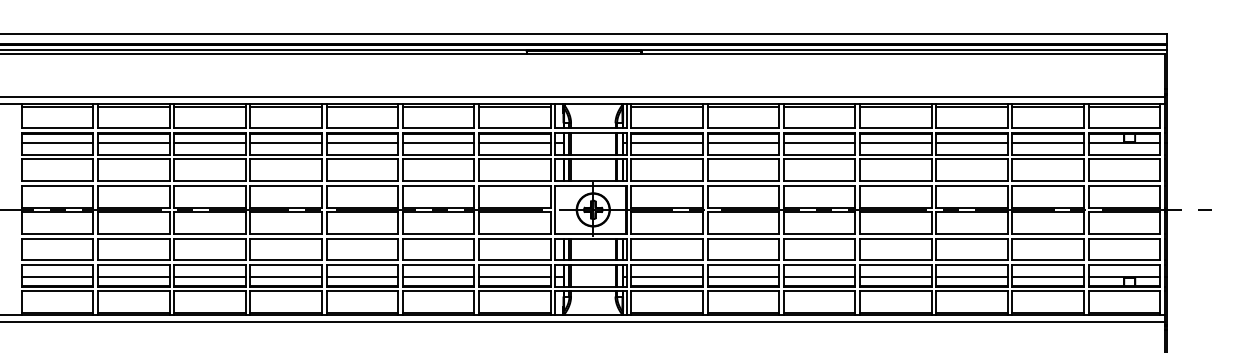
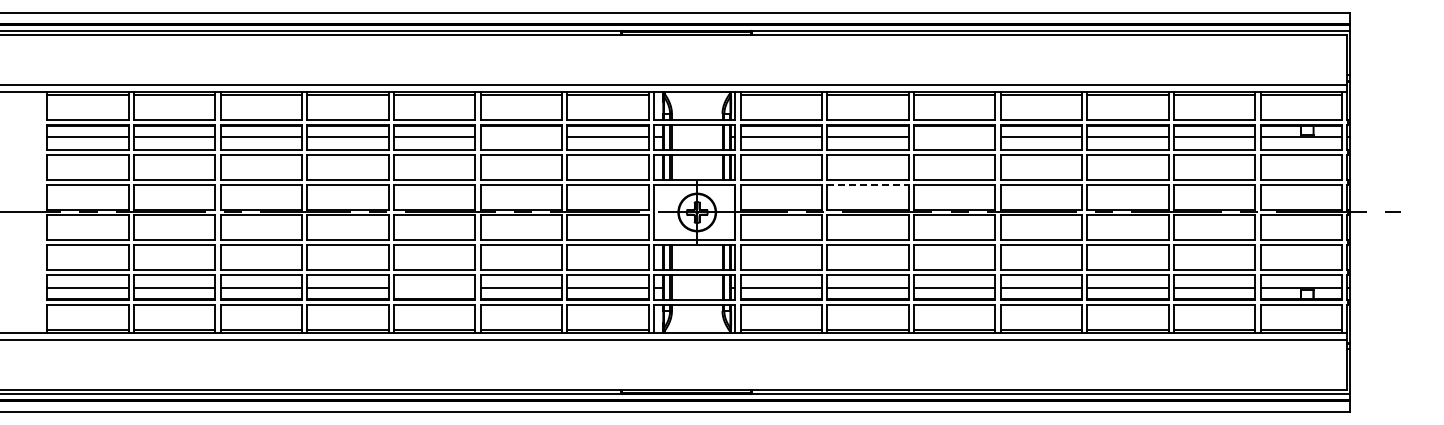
line: (438, 143) -> (521, 136), removed
line: (819, 143) -> (954, 136), removed
line: (742, 186) -> (867, 185), solid -> dashed
line: (362, 276) -> (434, 288), removed

